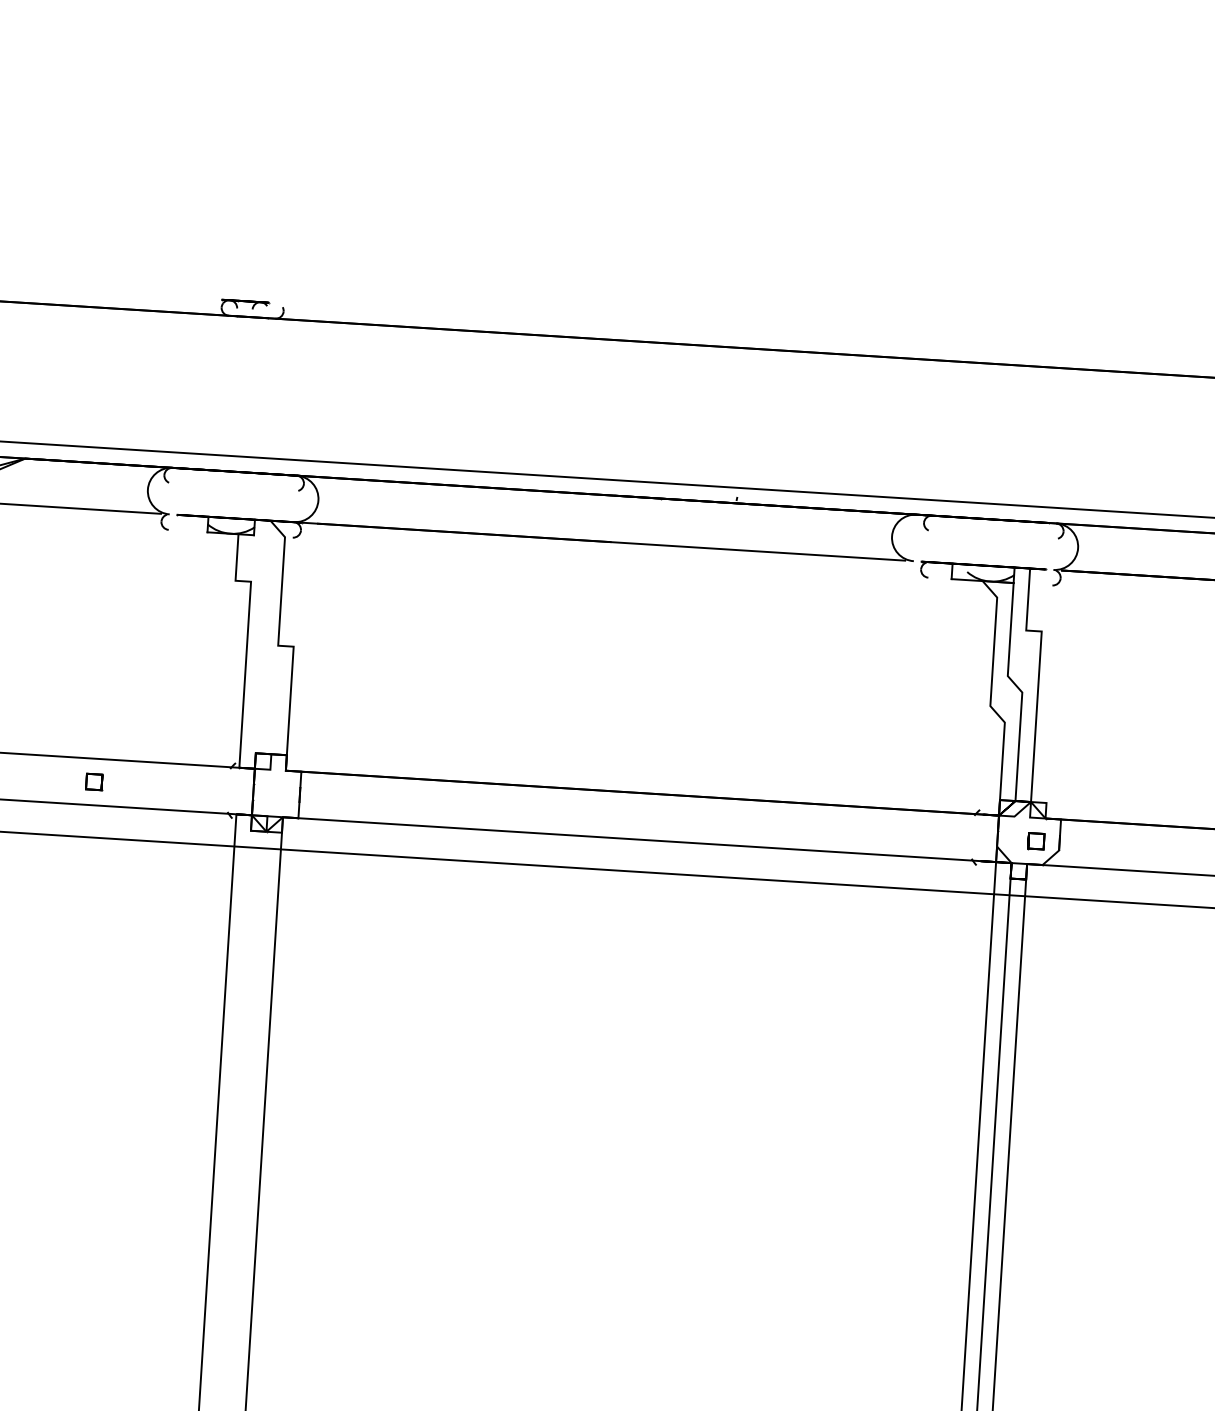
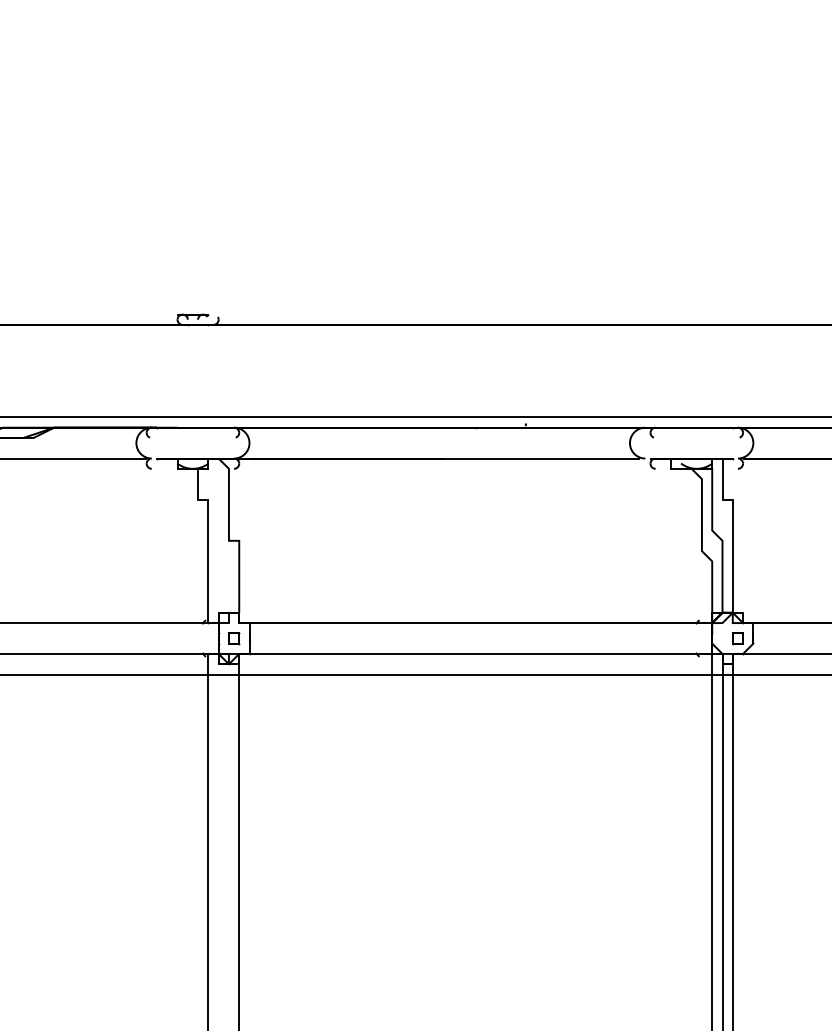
part: (94, 782) -> (234, 638), moved

